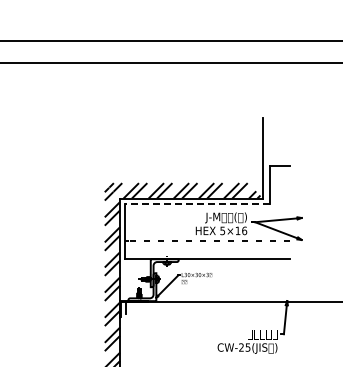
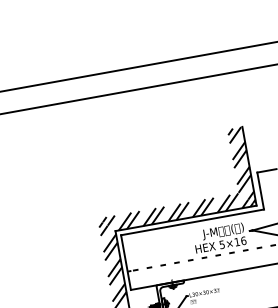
hatch: (255, 156) -> (241, 165), added
line: (197, 203) -> (192, 222), dashed -> solid

